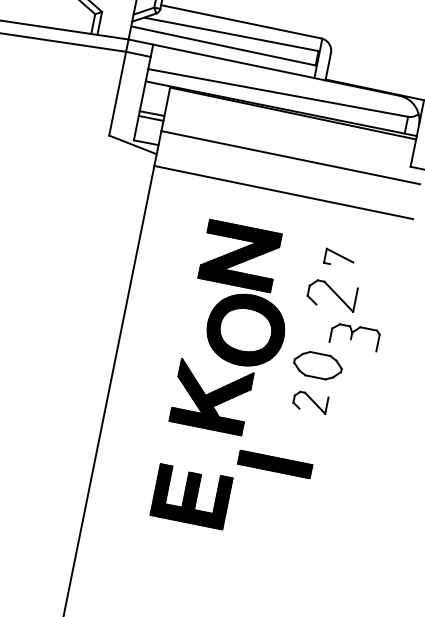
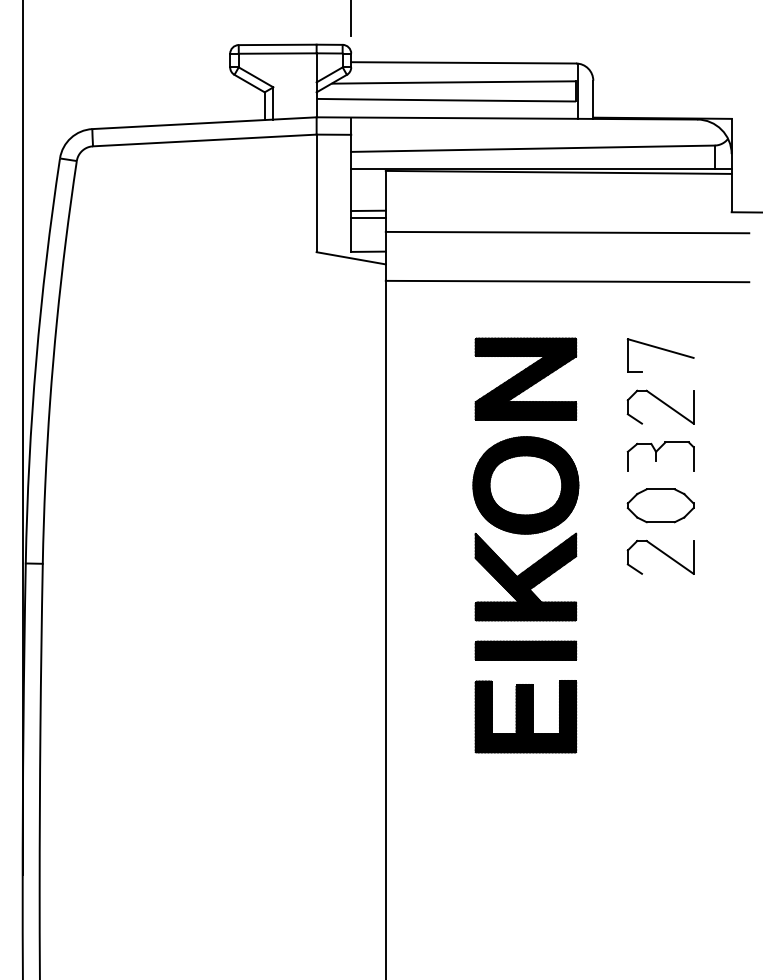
part: (339, 258) -> (660, 355), size x1.67
part: (245, 330) -> (525, 485), moved
part: (354, 336) -> (660, 456), moved
part: (310, 401) -> (660, 556), size x1.43
part: (274, 464) -> (525, 650), moved

